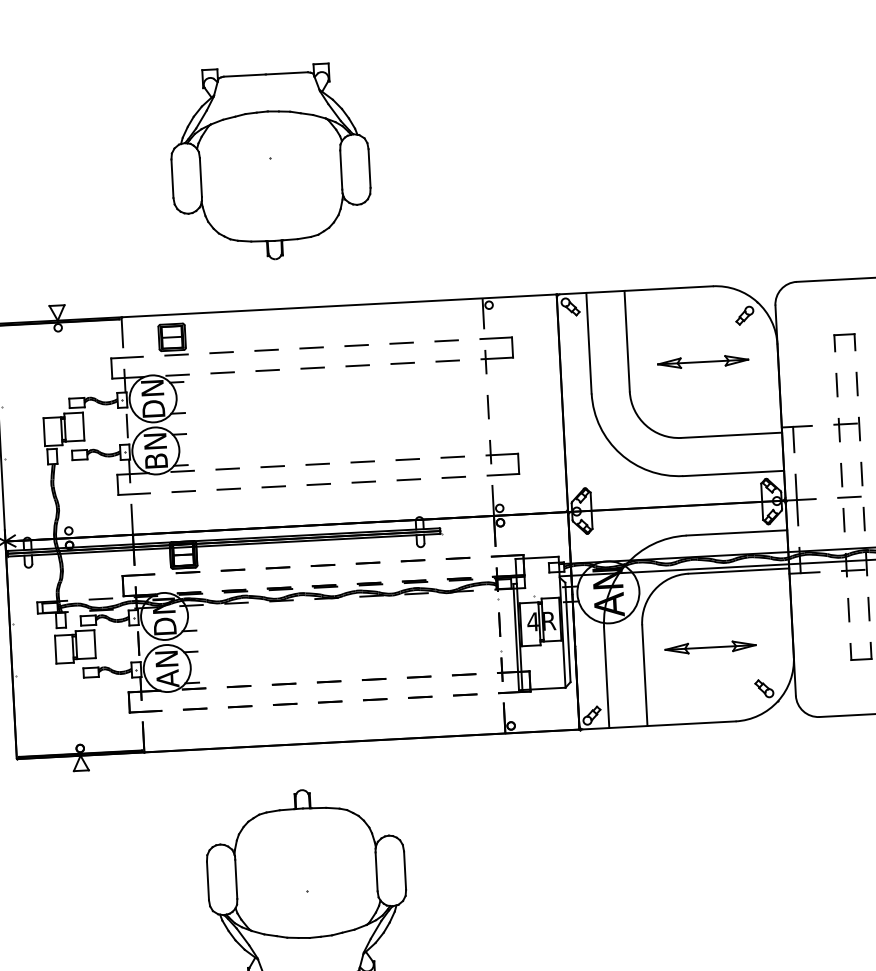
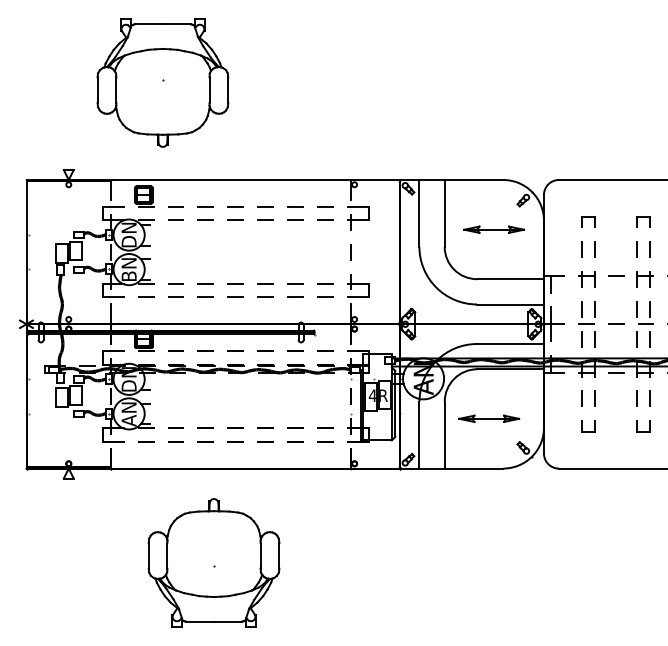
part: (269, 162) -> (162, 82), moved

